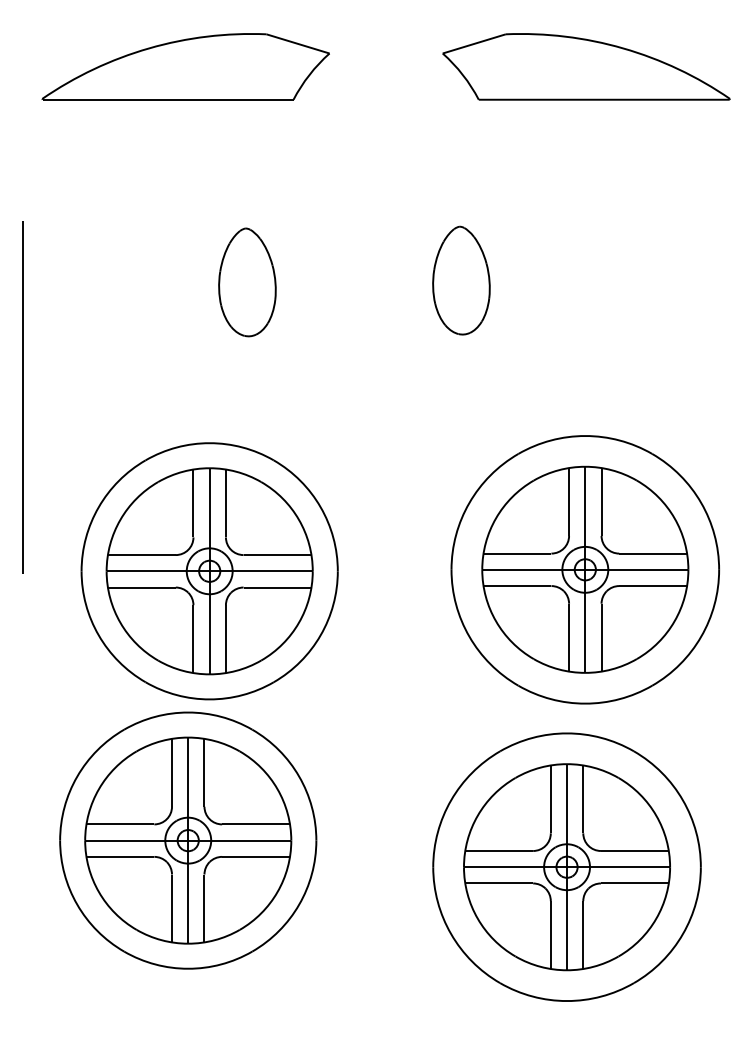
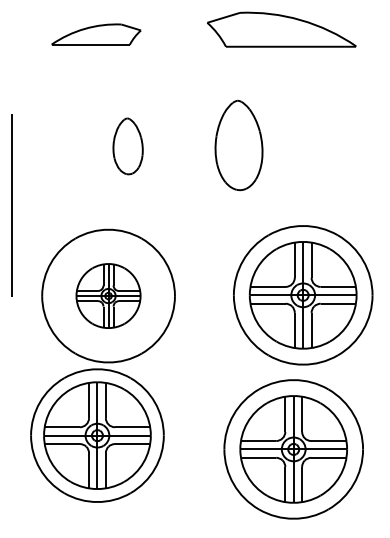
part: (186, 66) -> (96, 34), size x0.6
part: (585, 66) -> (281, 29), moved
part: (460, 280) -> (238, 145), size x1.6
part: (209, 570) -> (108, 295), size x0.6

